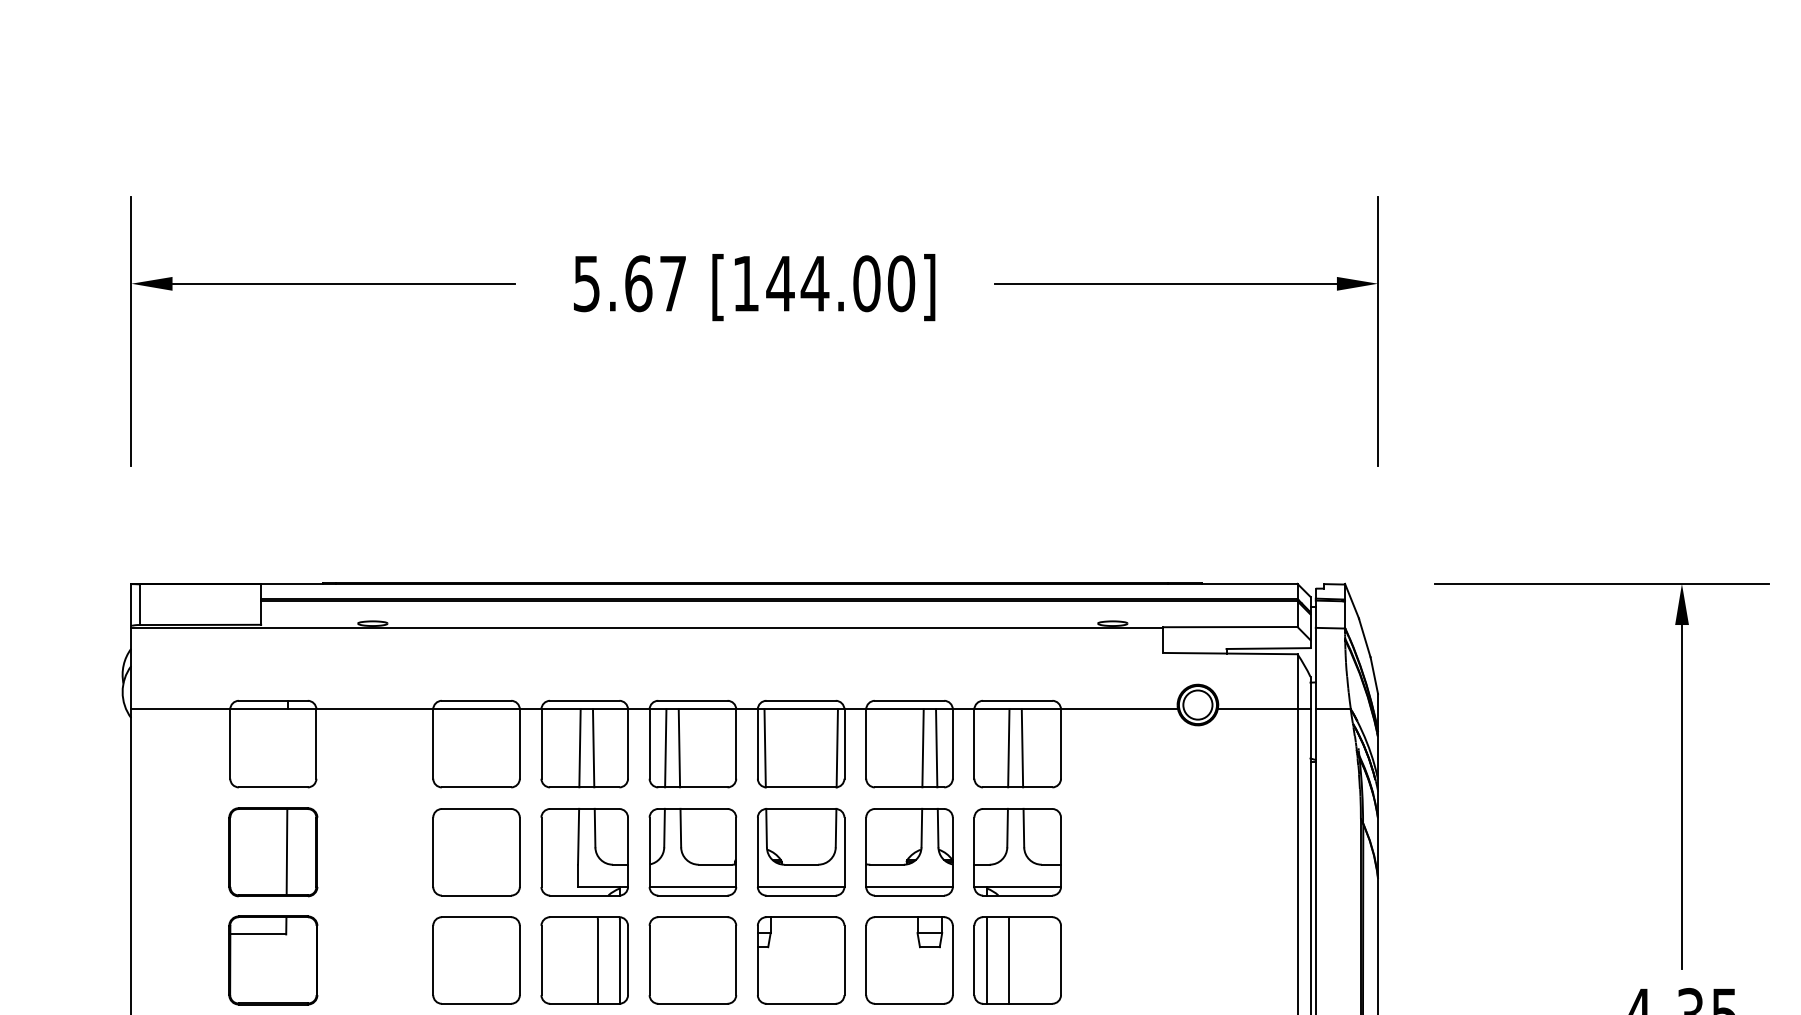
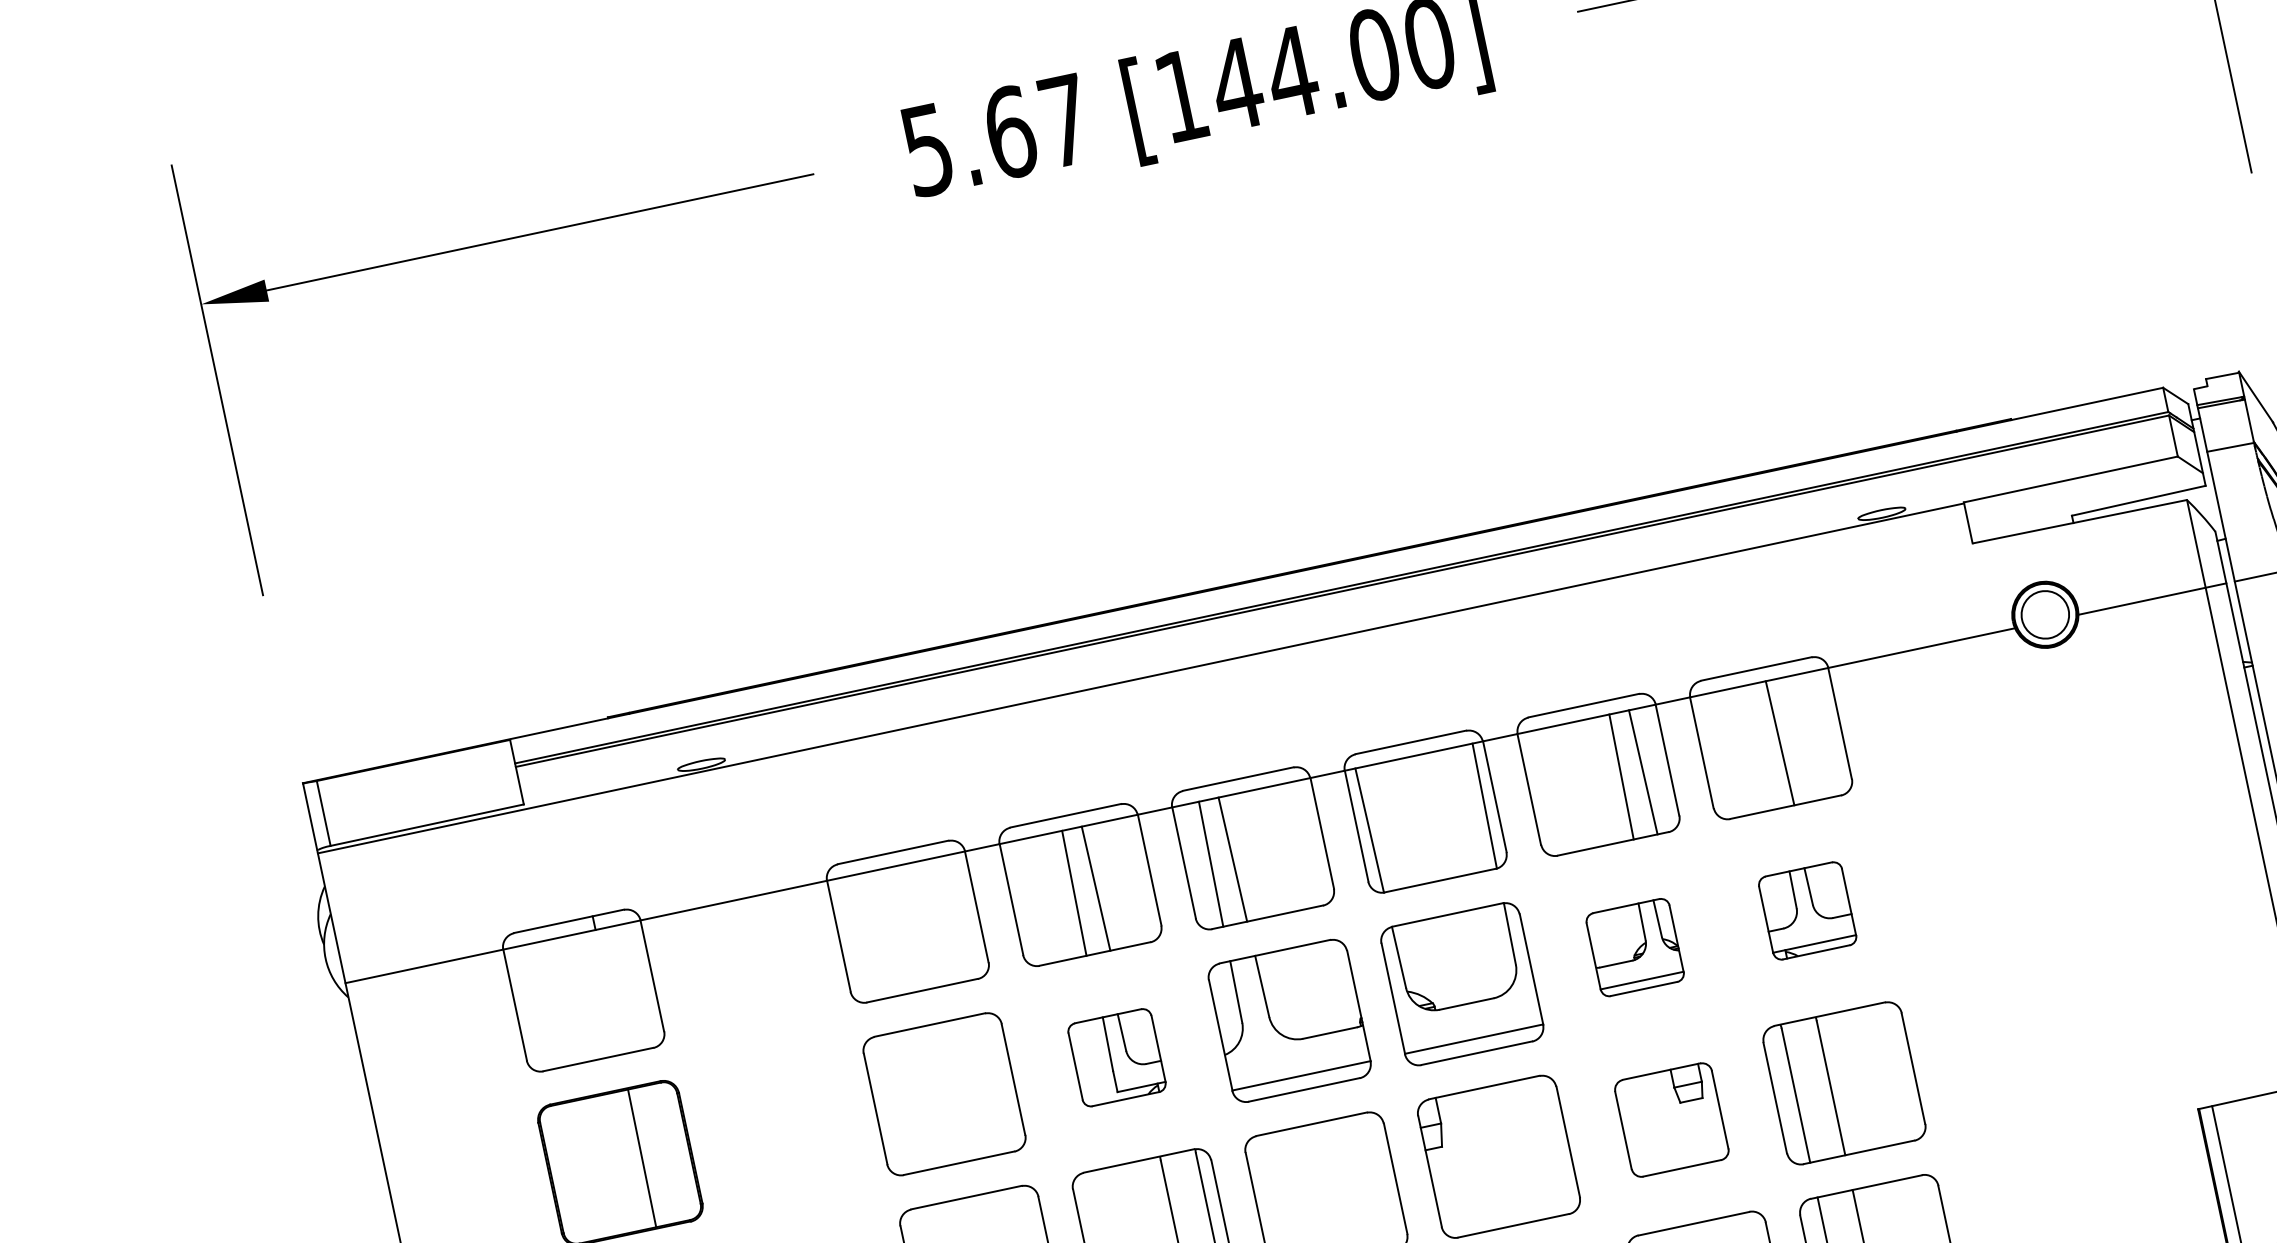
line: (1008, 748) -> (1757, 748), removed
part: (584, 852) -> (1116, 1058), size x0.6
part: (909, 852) -> (1635, 947), size x0.6
part: (1017, 852) -> (1807, 911), size x0.6
part: (909, 960) -> (1671, 1120), size x0.7

